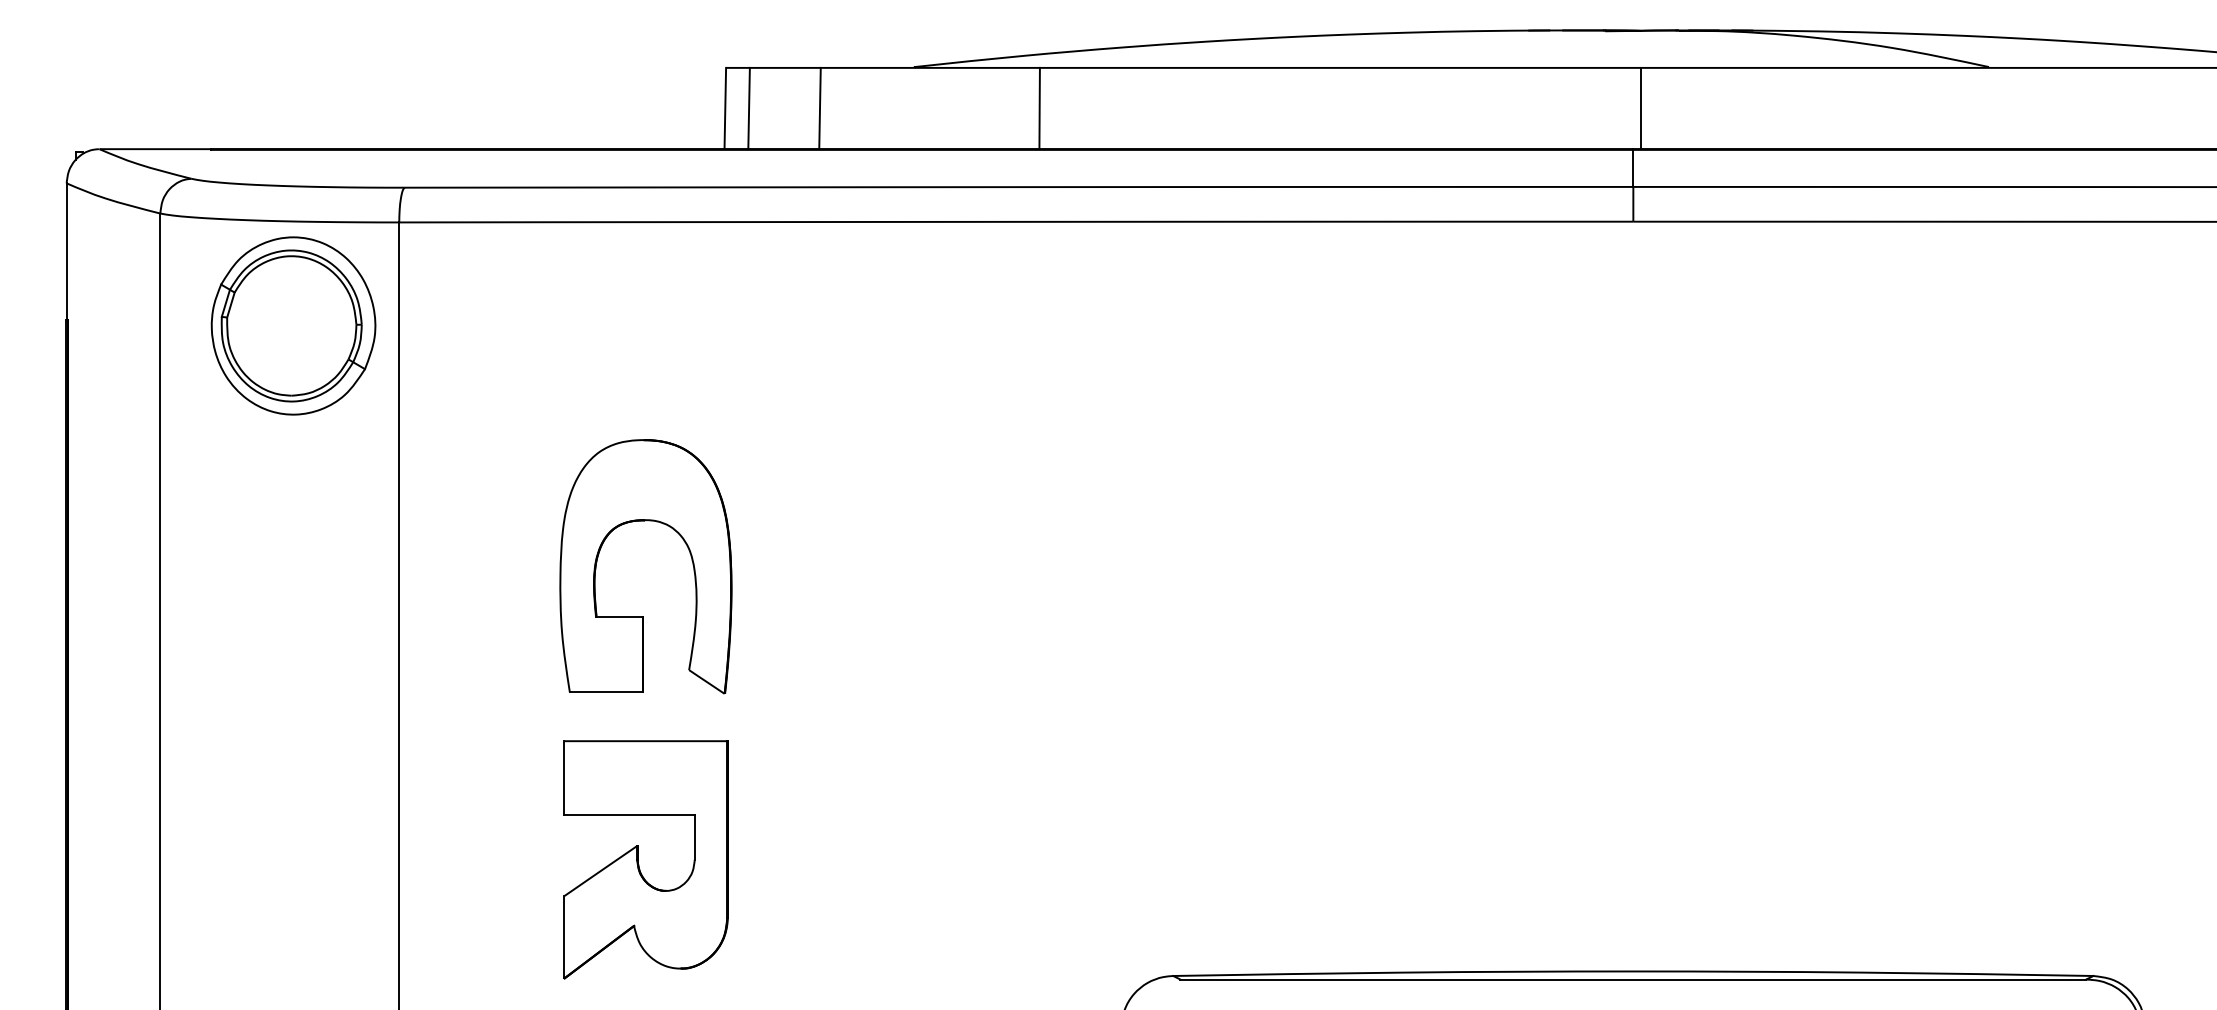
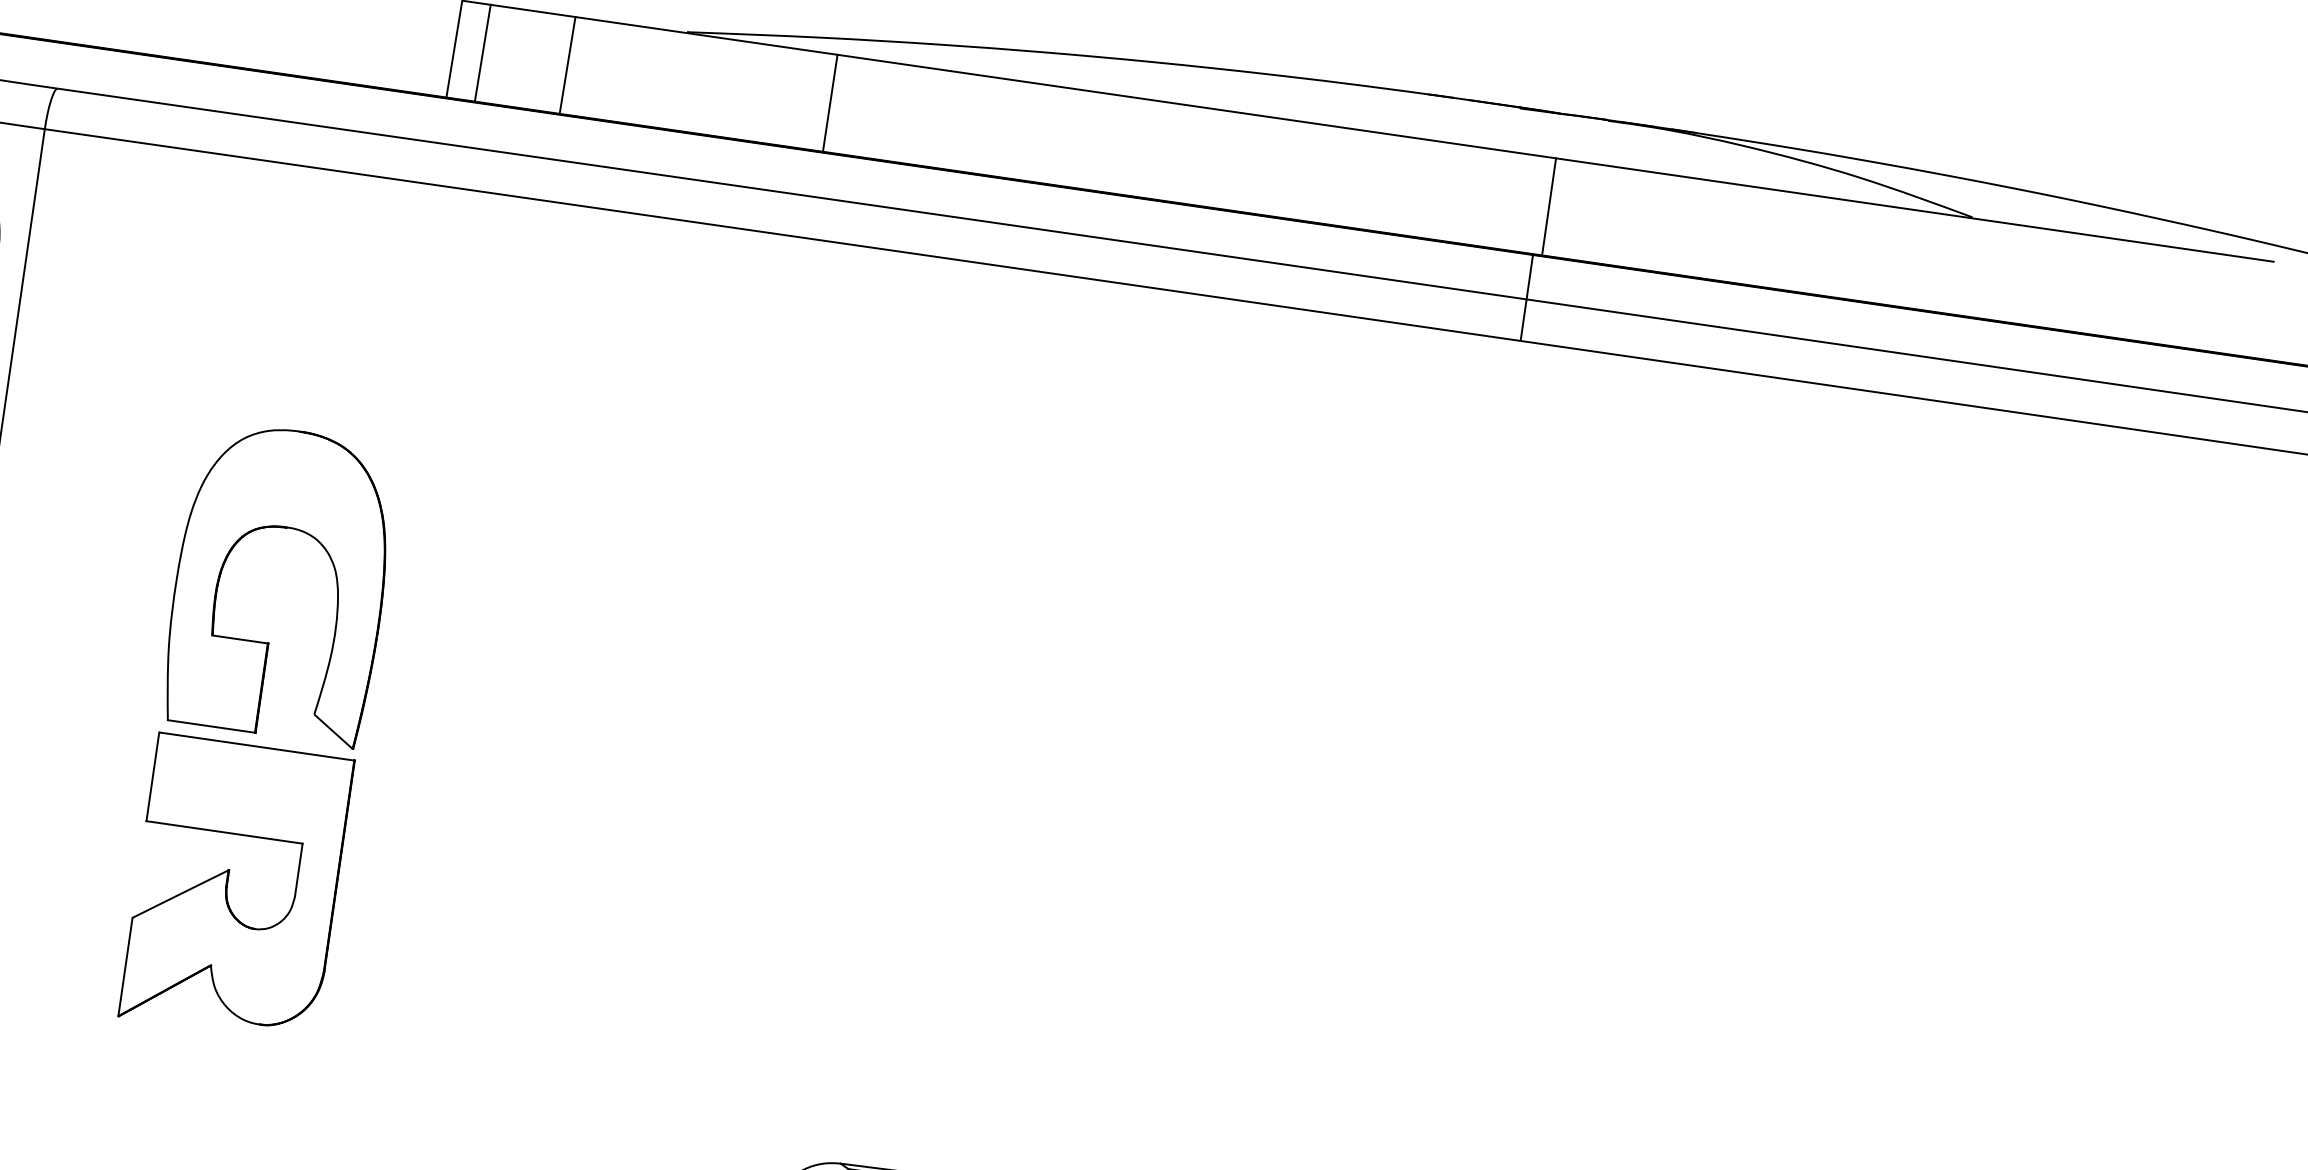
part: (638, 859) -> (227, 886), moved

